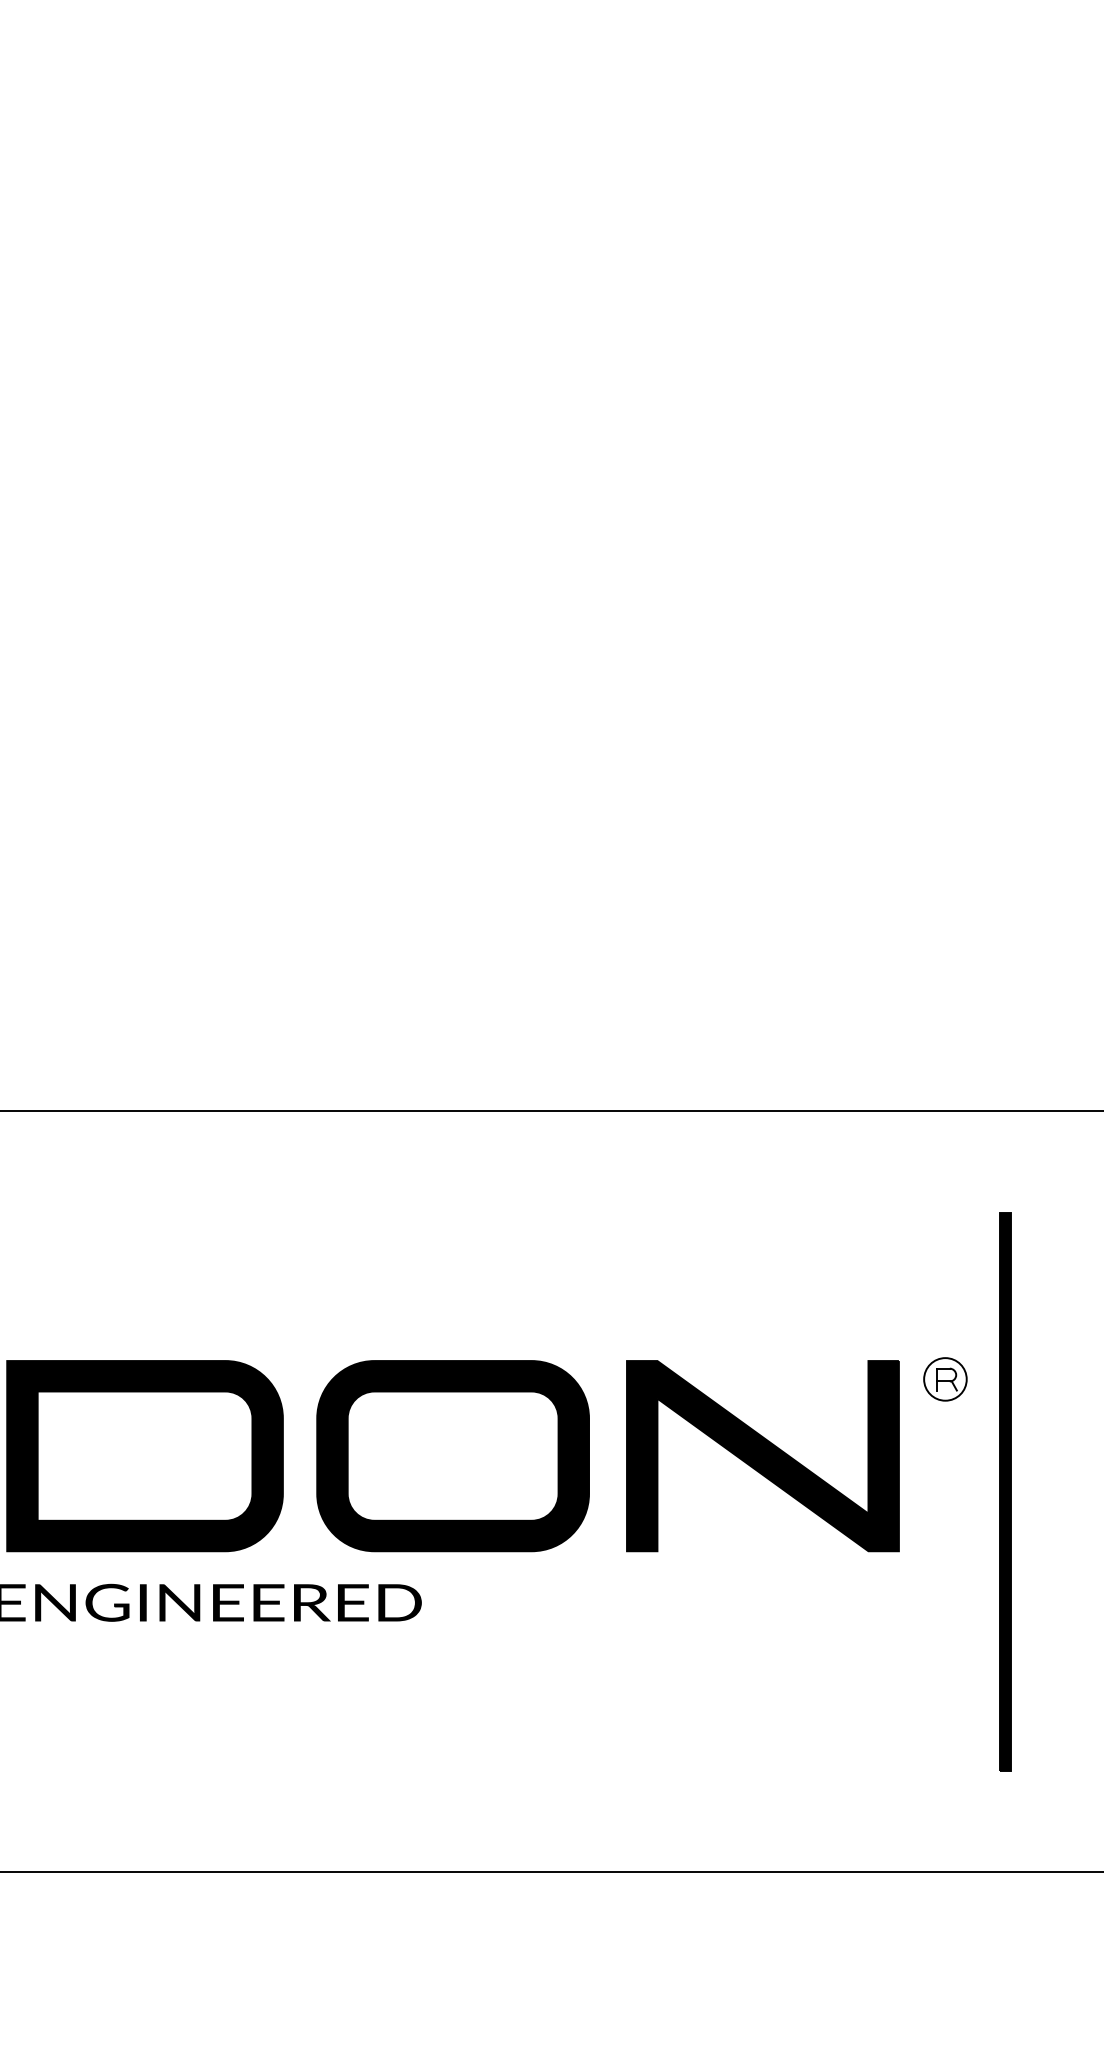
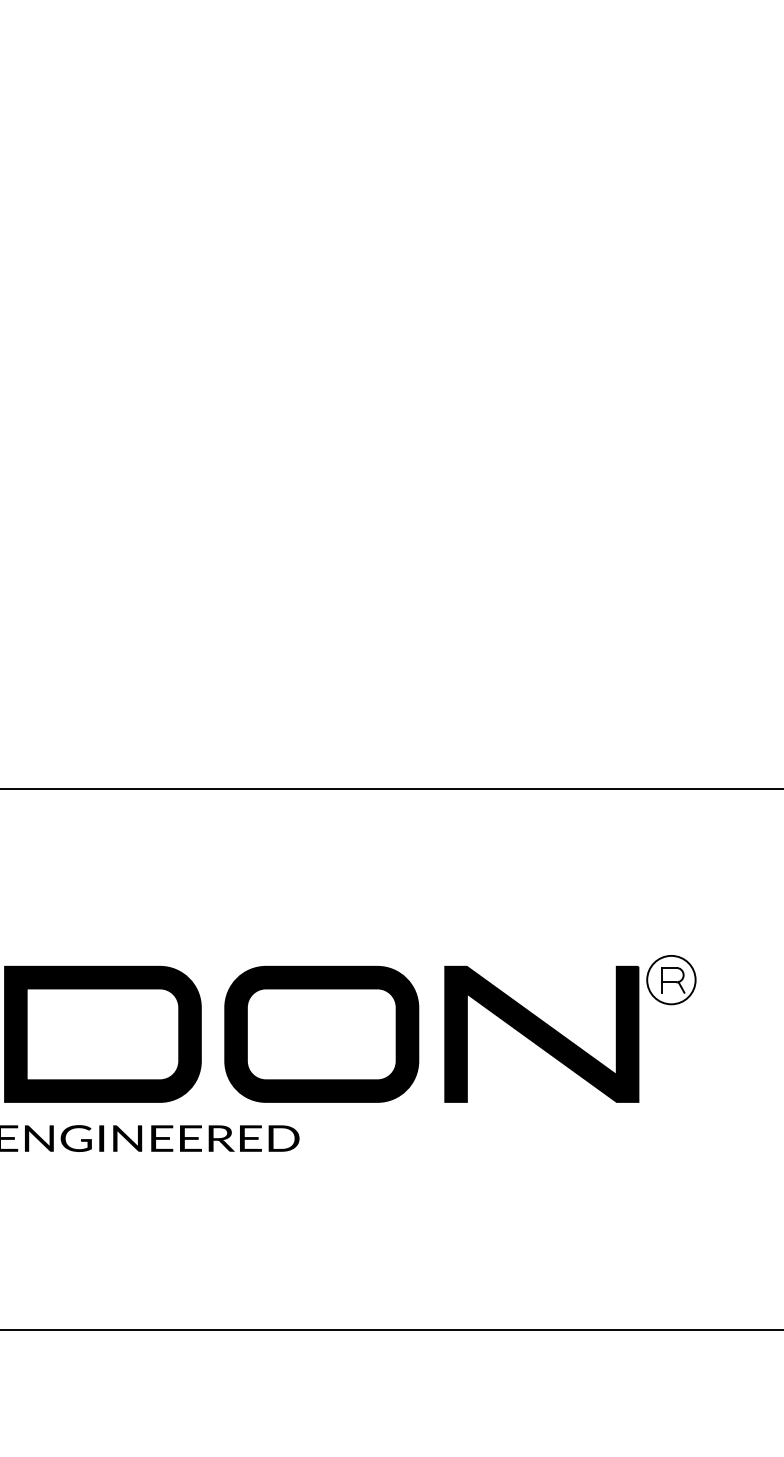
part: (945, 1378) -> (671, 979), size x1.6
part: (1004, 1491) -> (713, 1059), removed

